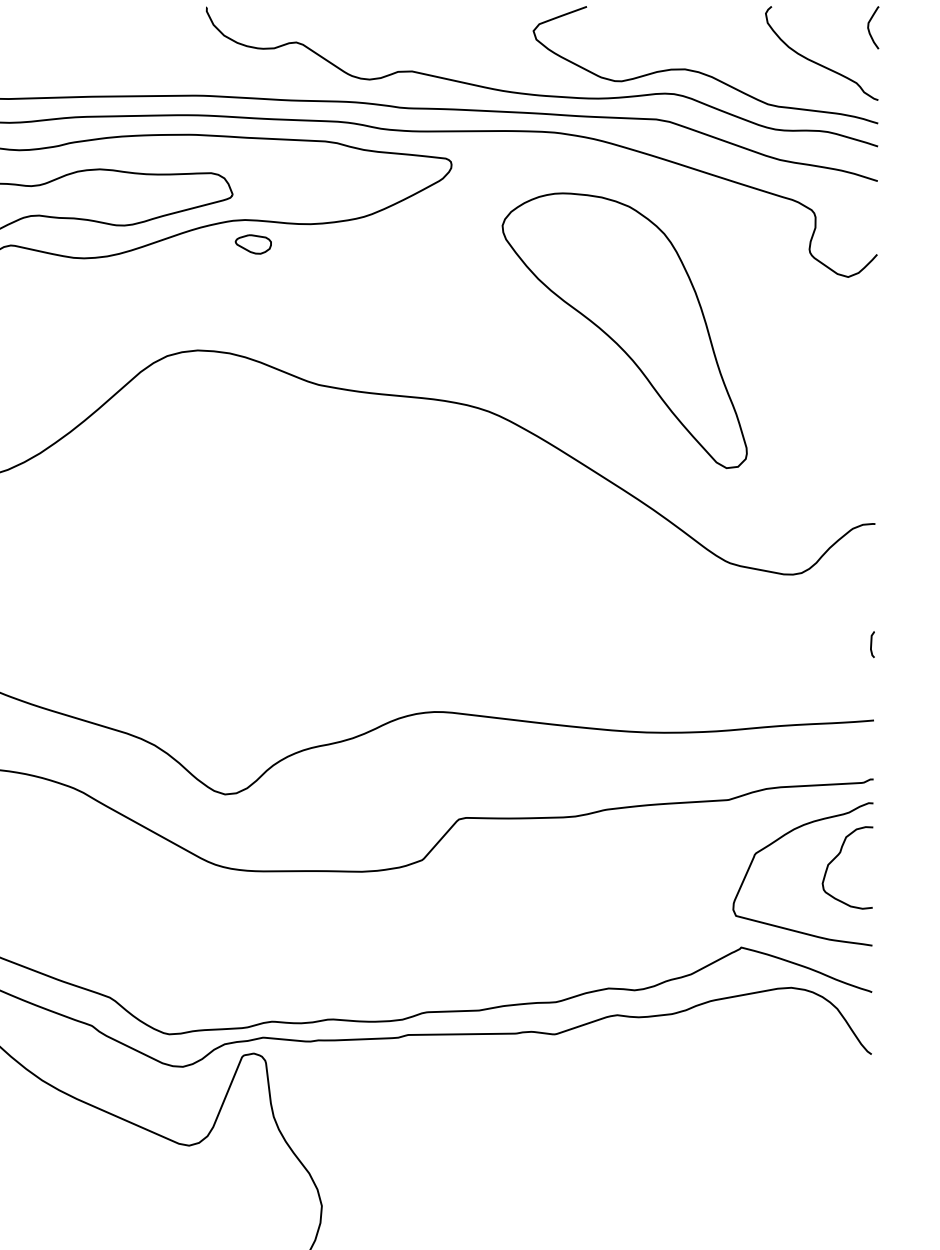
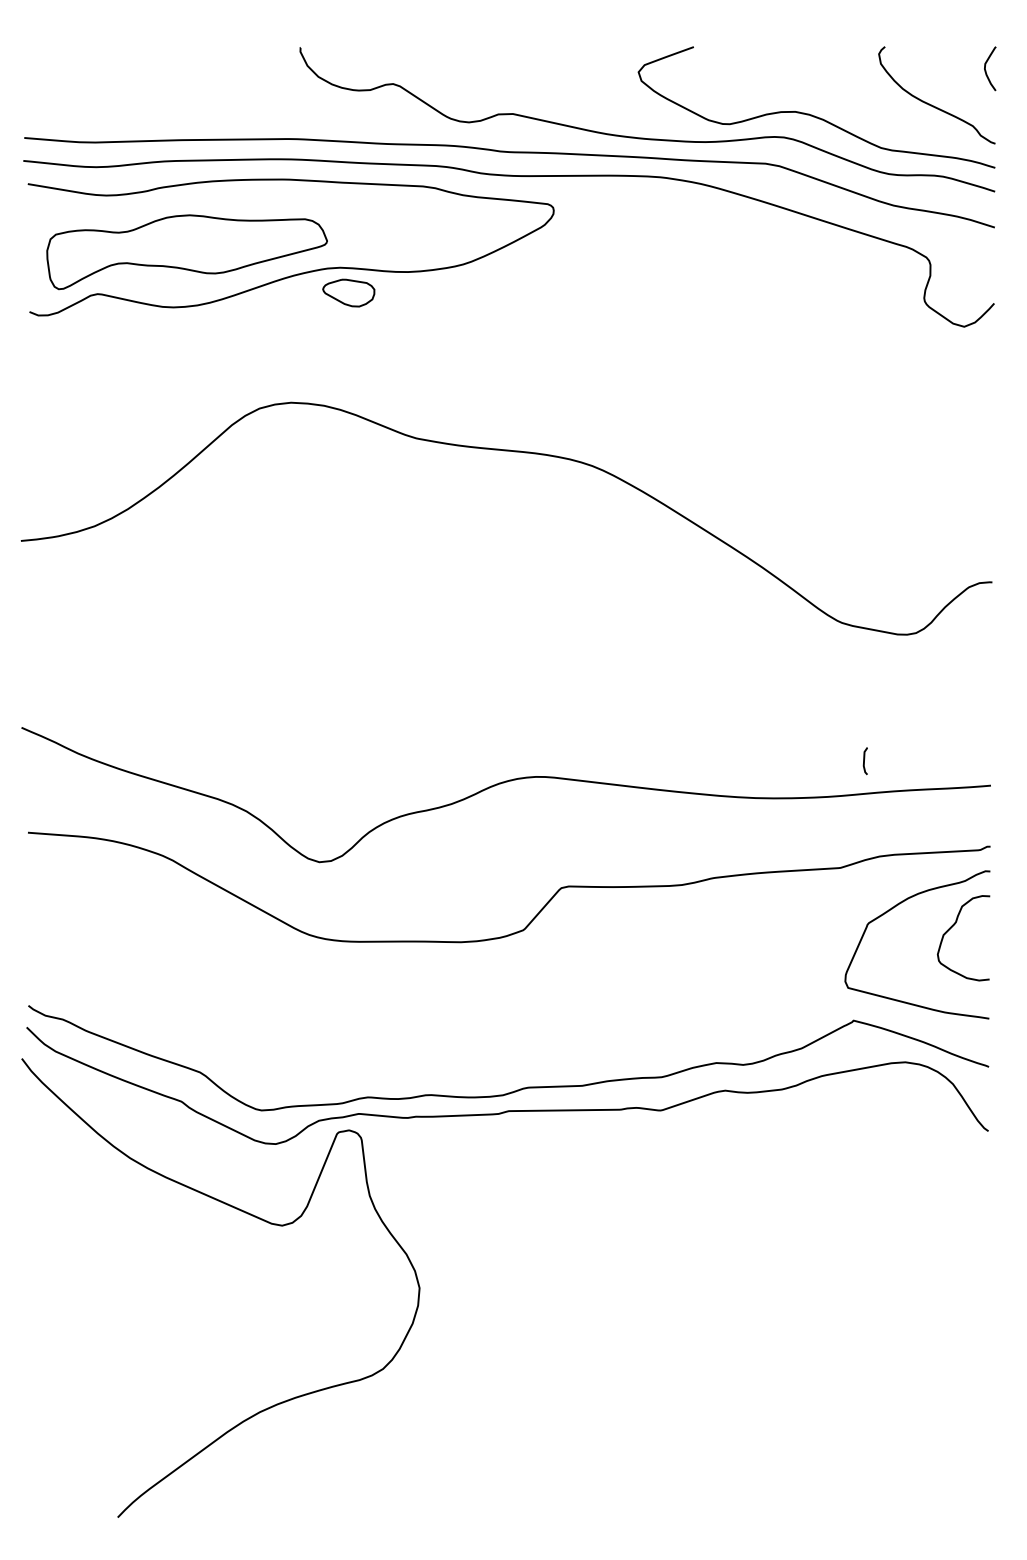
part: (253, 243) -> (348, 292), size x1.4
part: (624, 330) -> (732, 382), removed
curve: (871, 644) -> (864, 761), moved

